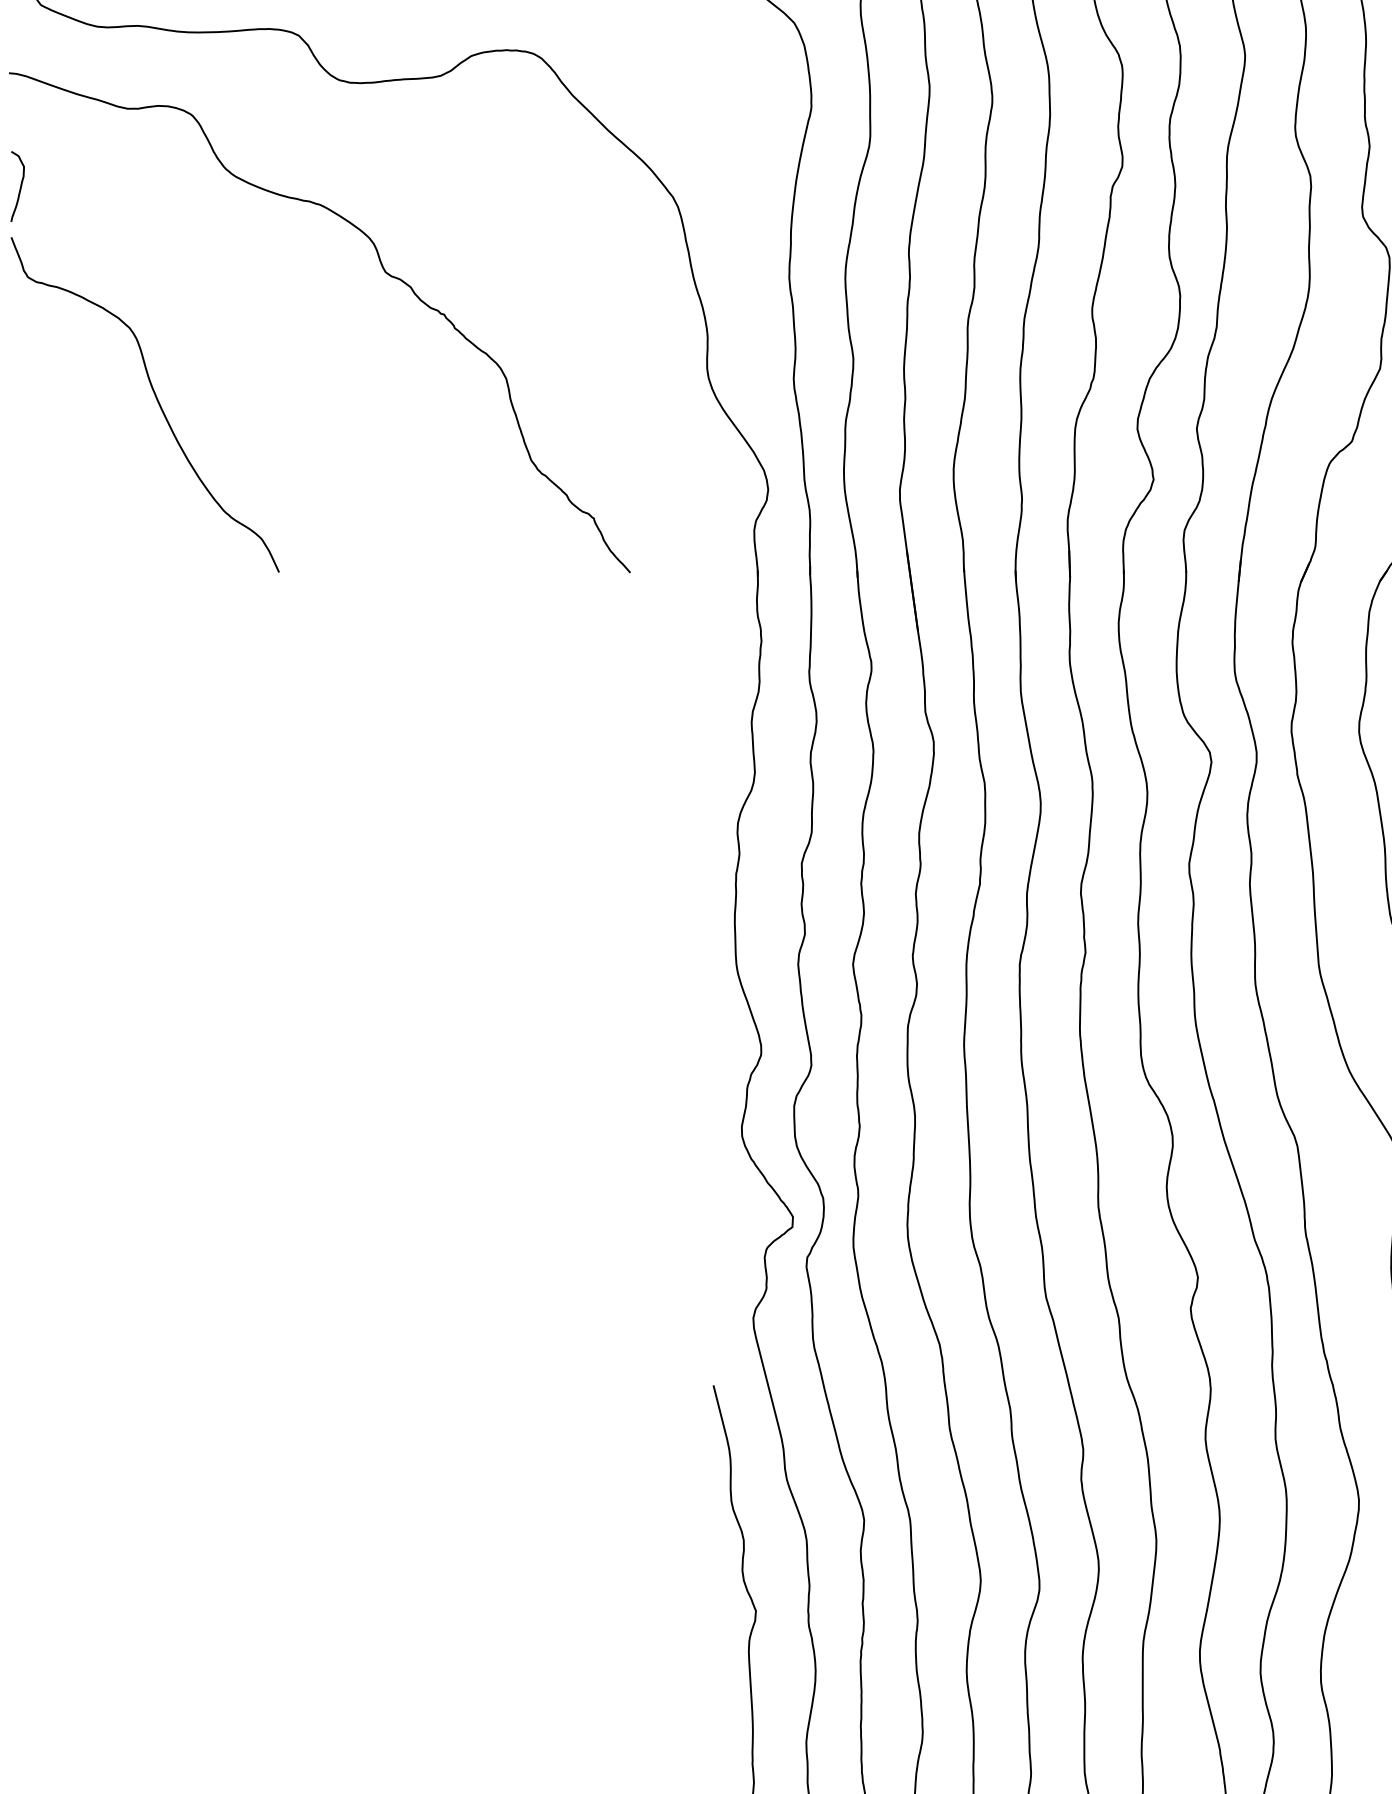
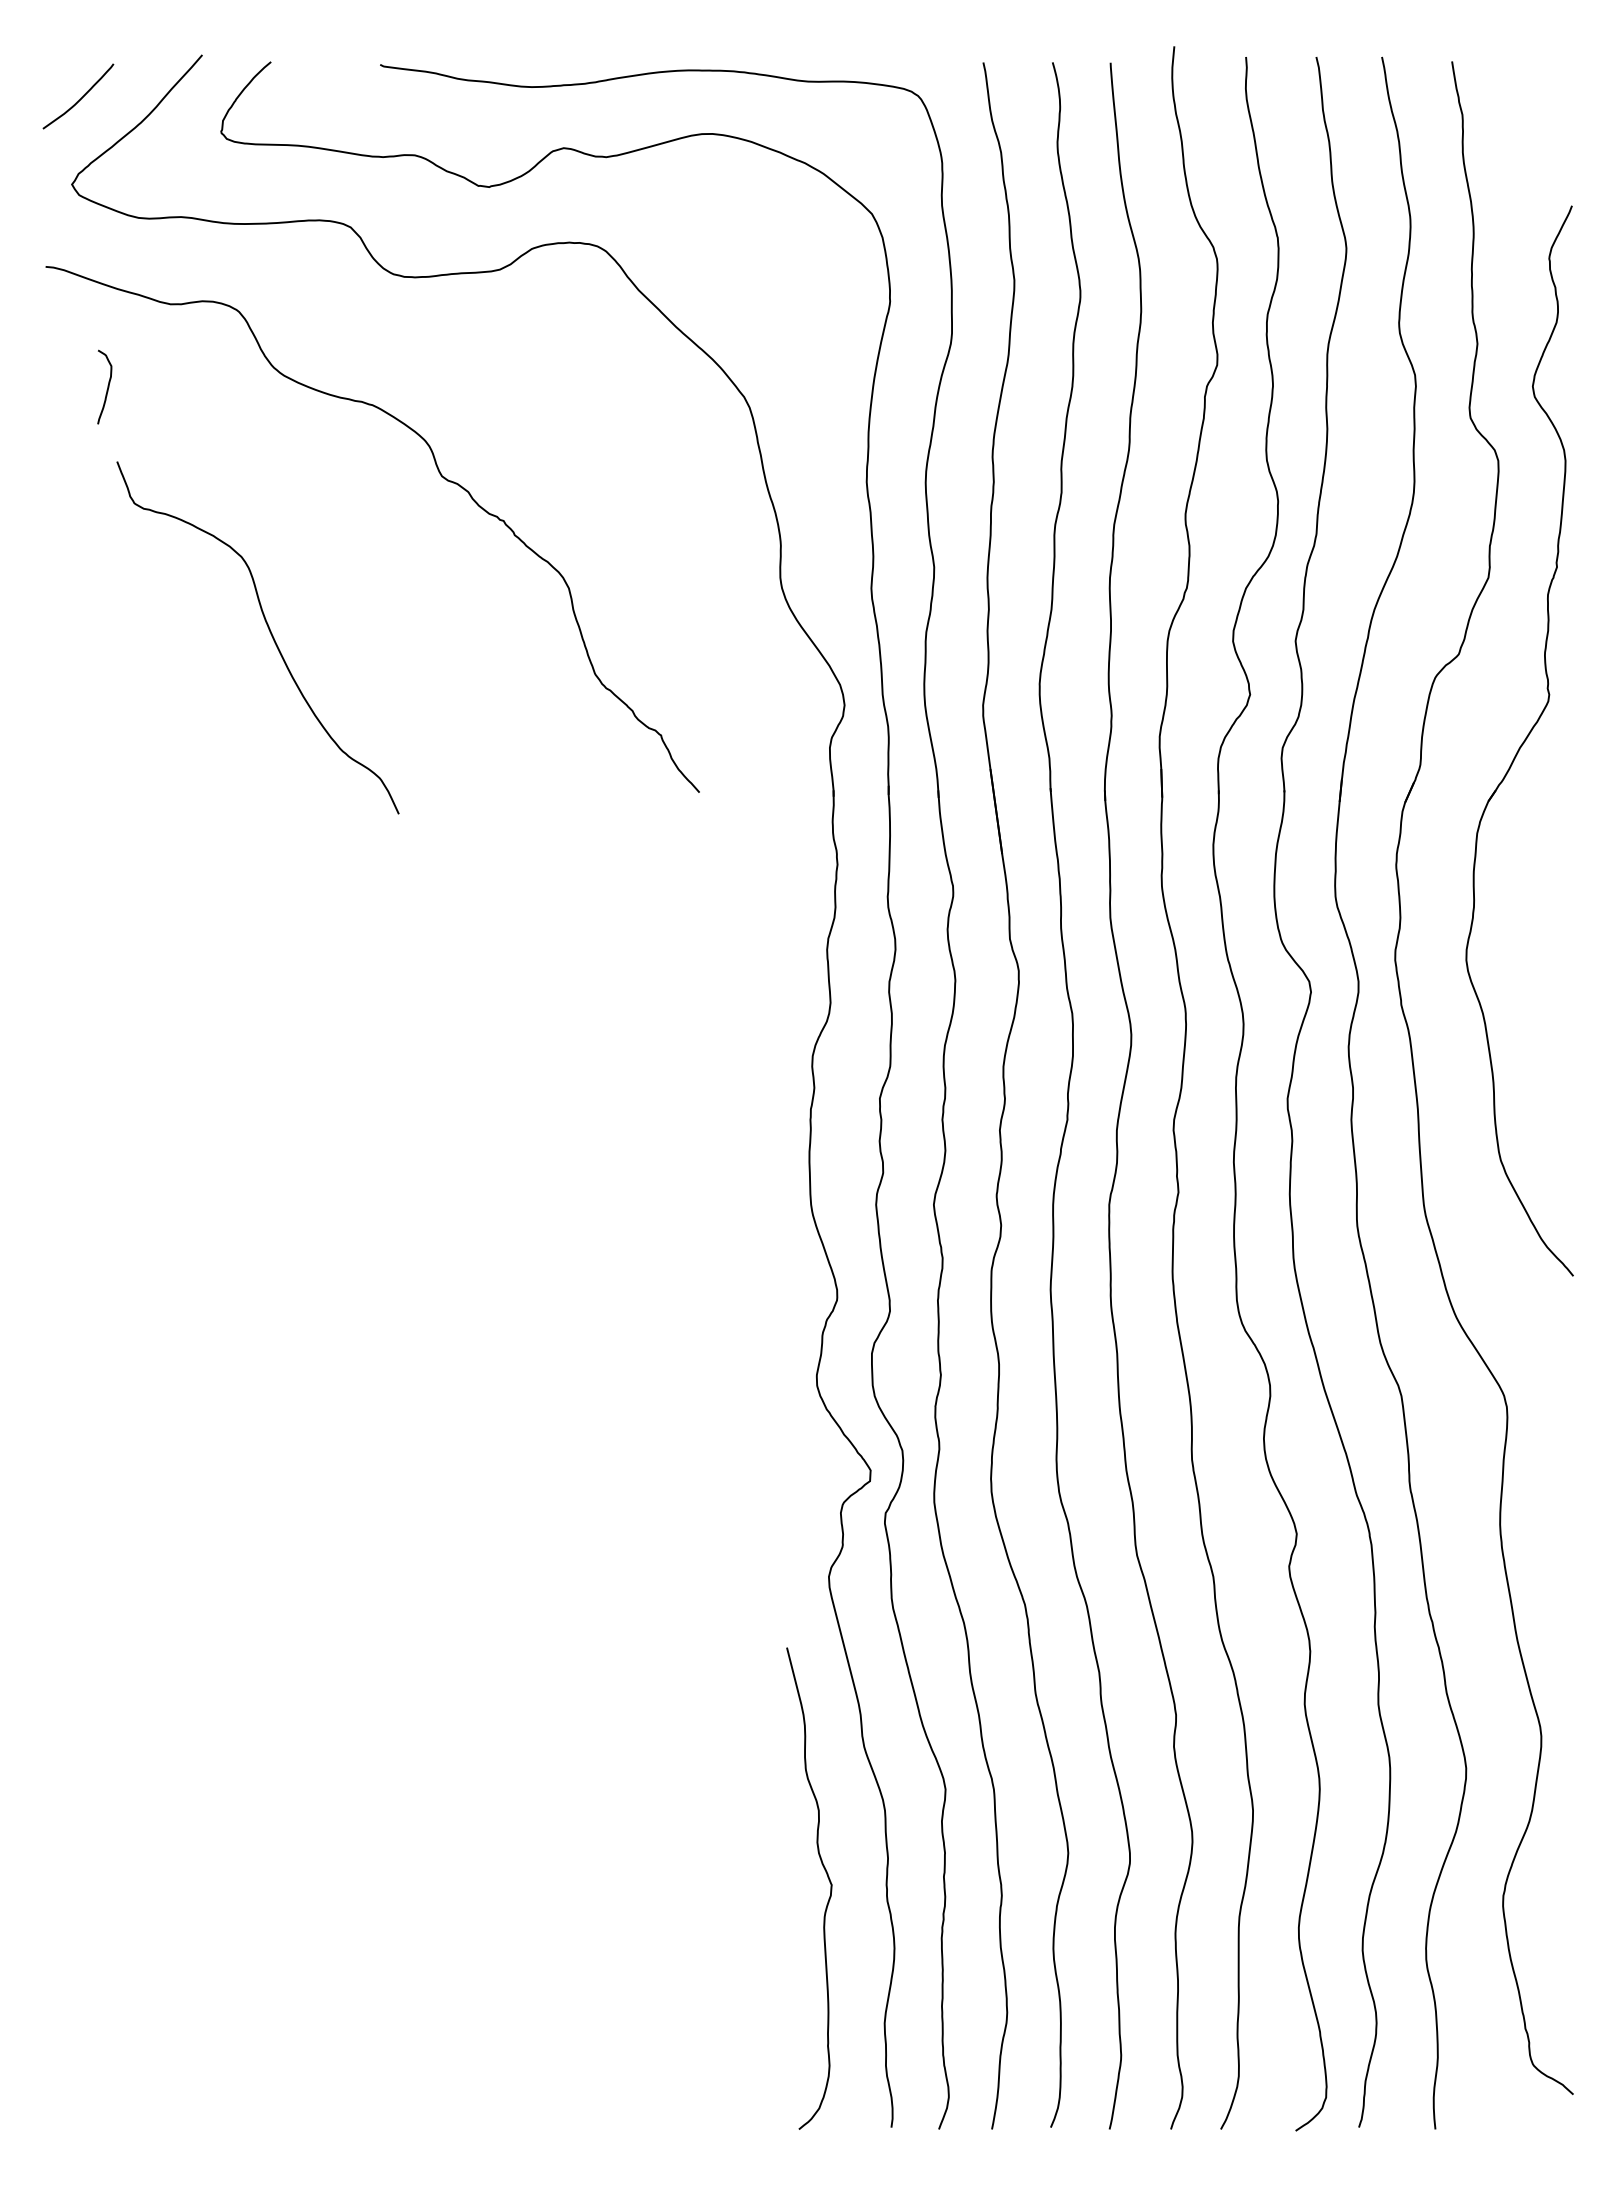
curve: (20, 185) -> (107, 386), moved
curve: (156, 399) -> (269, 632), moved

